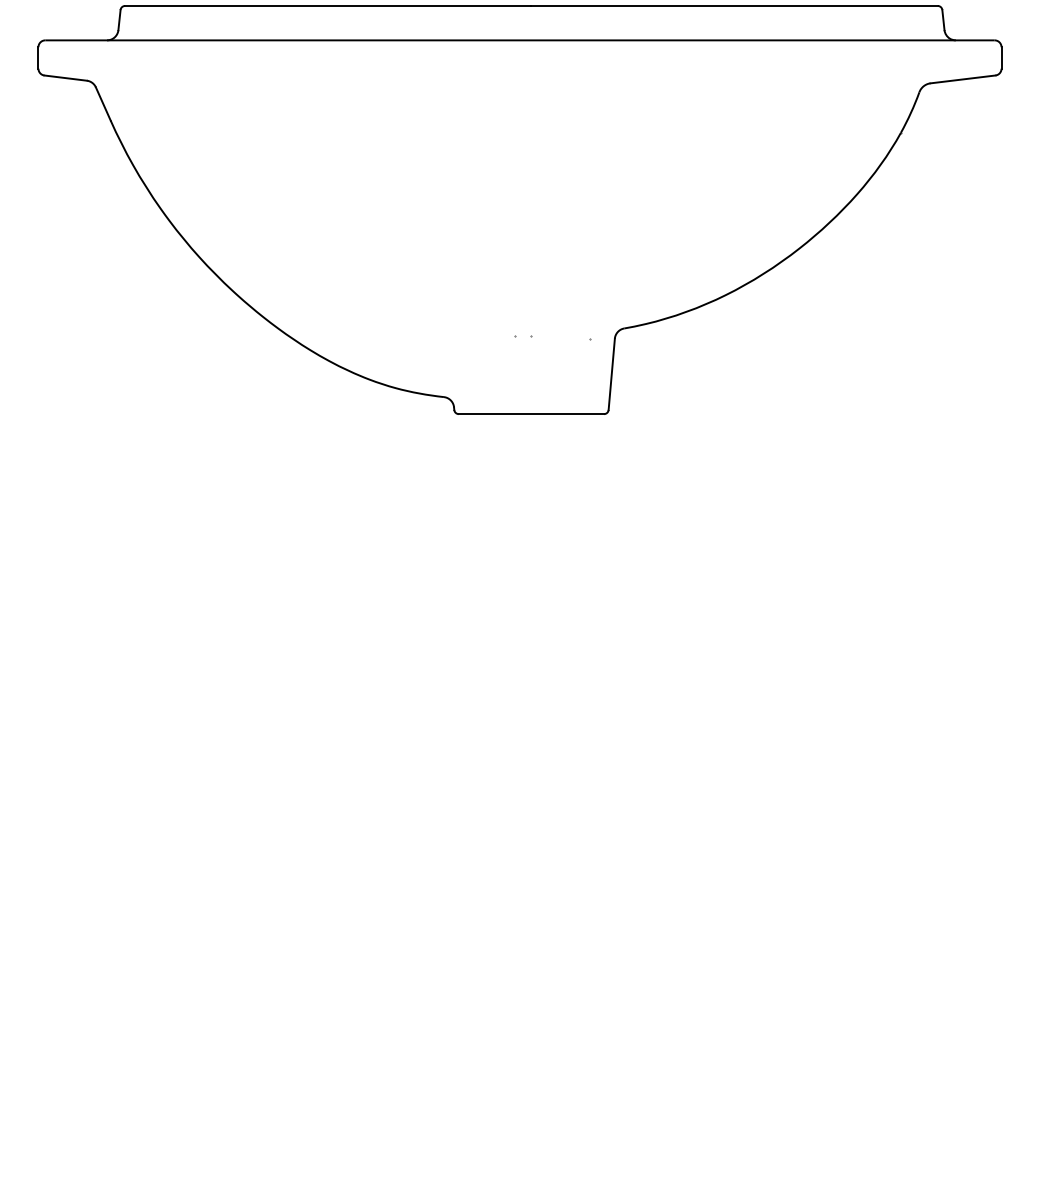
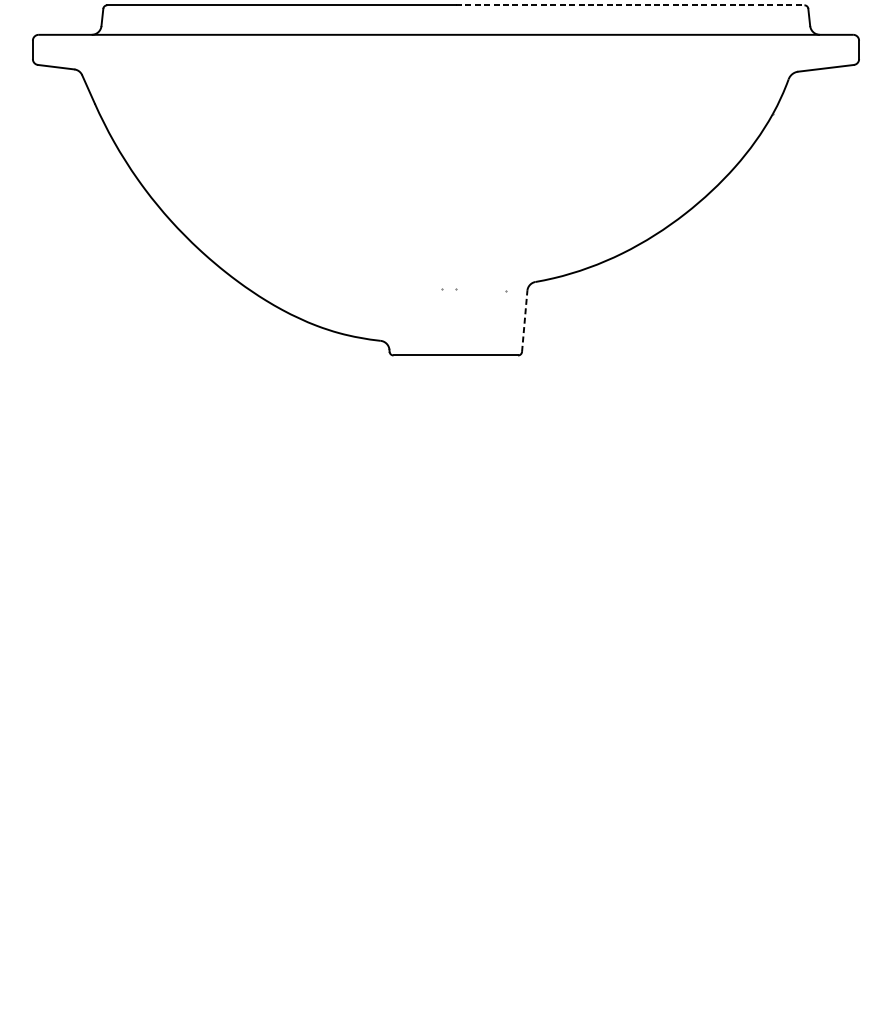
line: (735, 5) -> (630, 4), solid -> dashed
line: (611, 374) -> (524, 321), solid -> dashed

